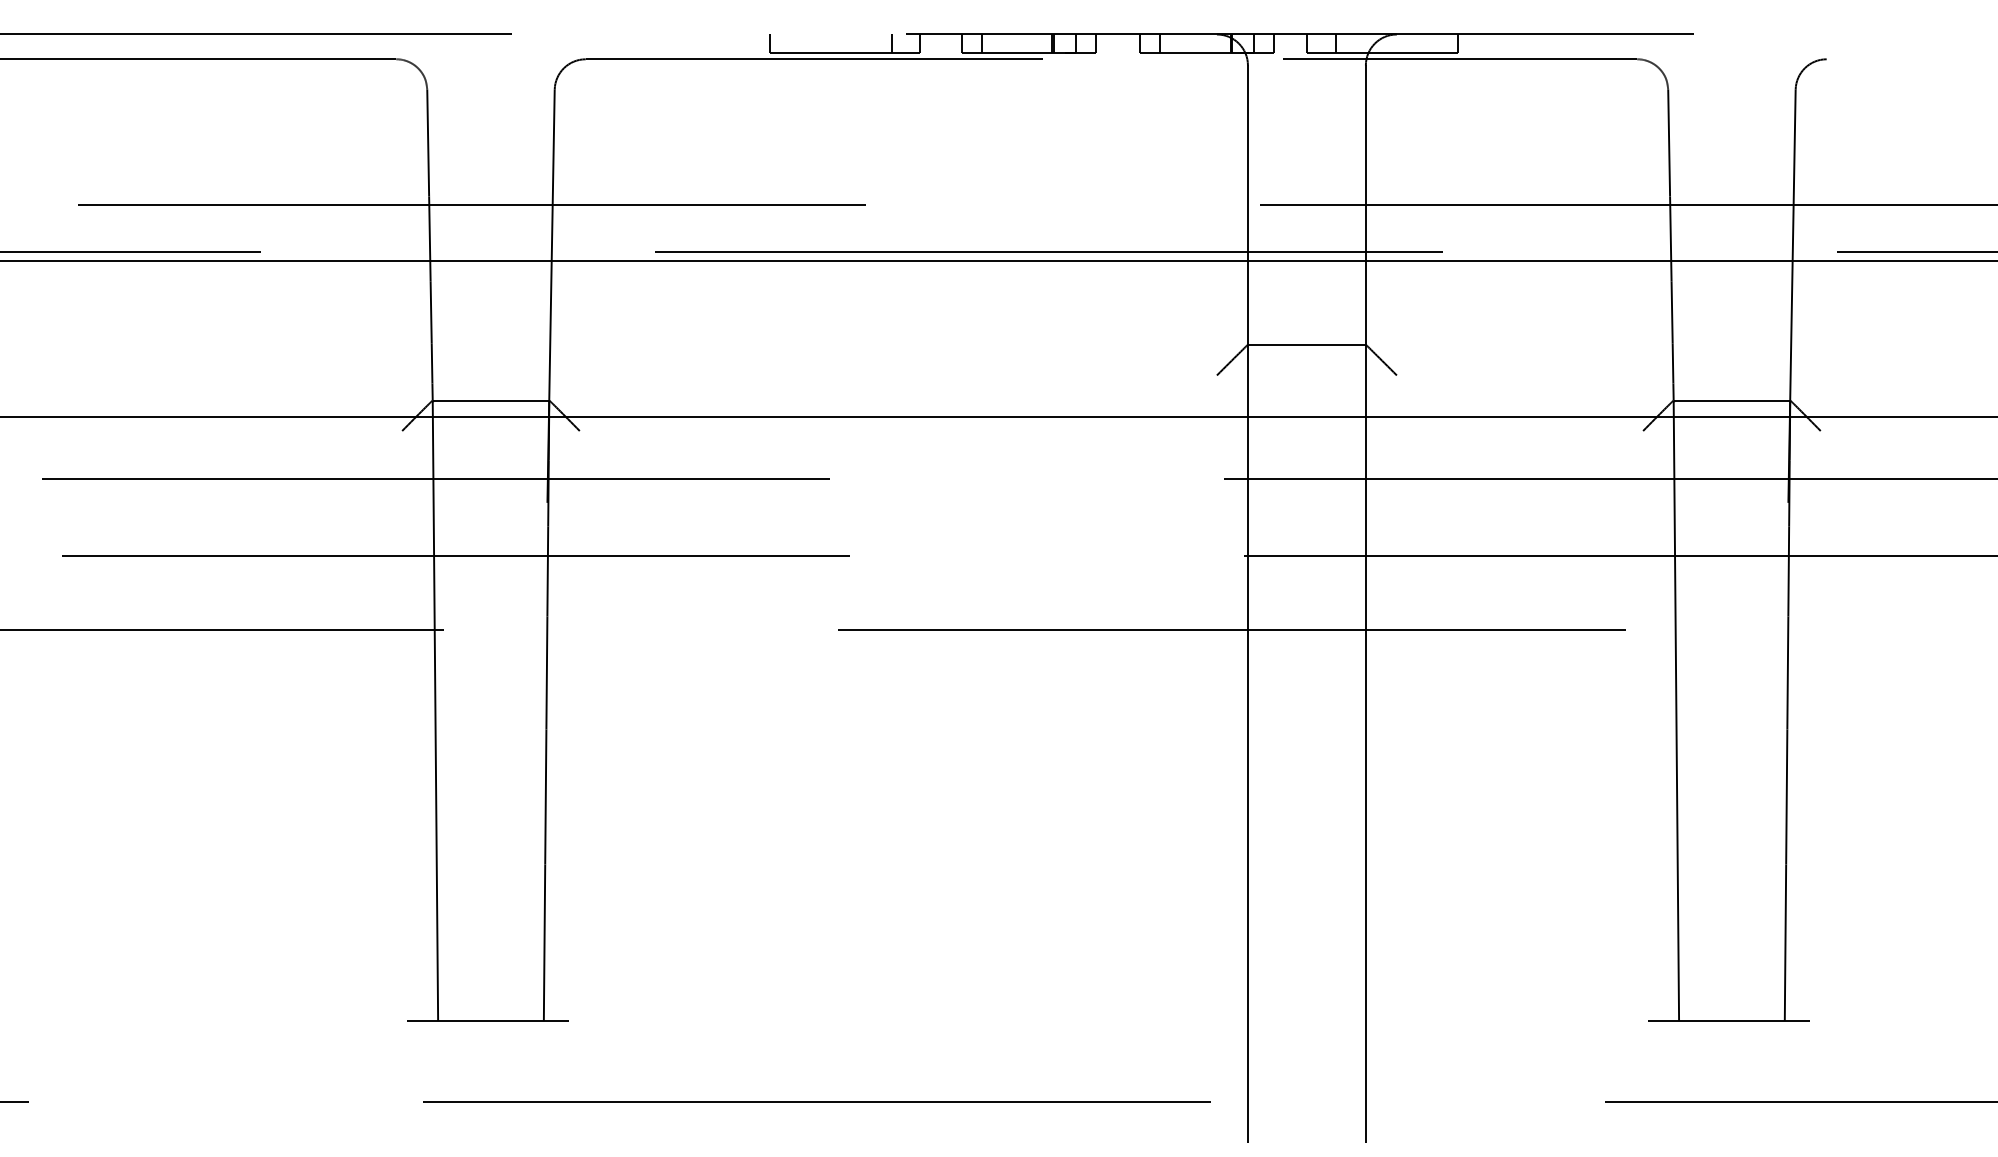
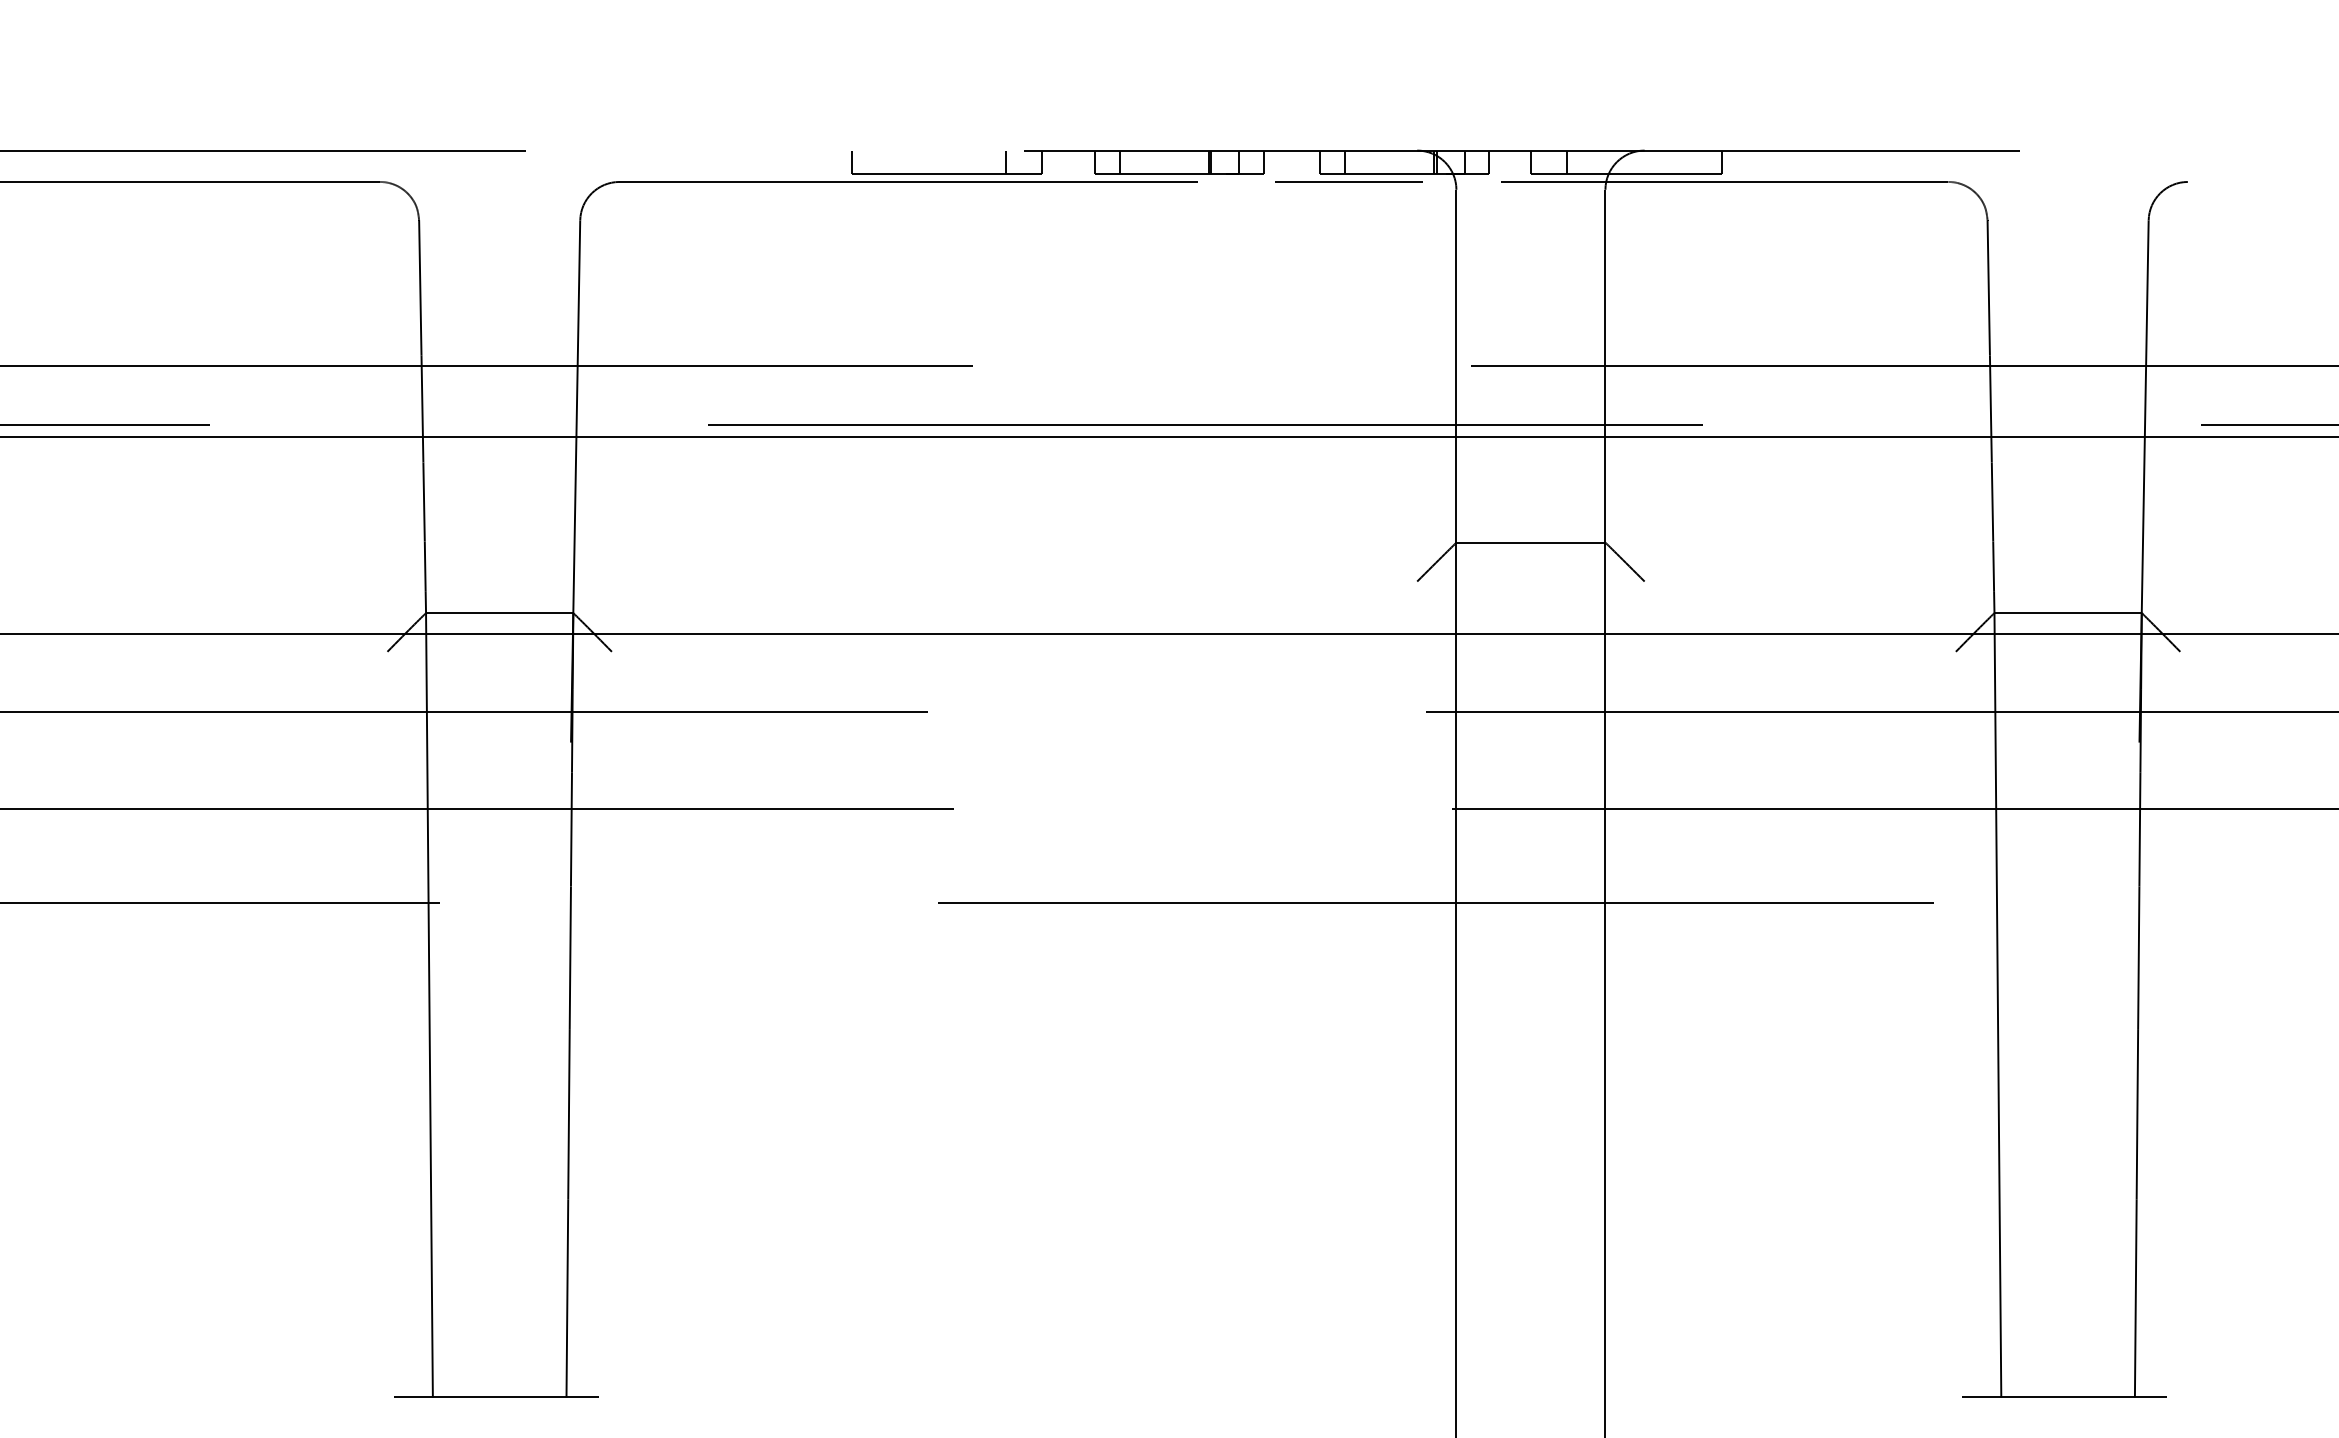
line: (1162, 59) -> (1348, 182), added

